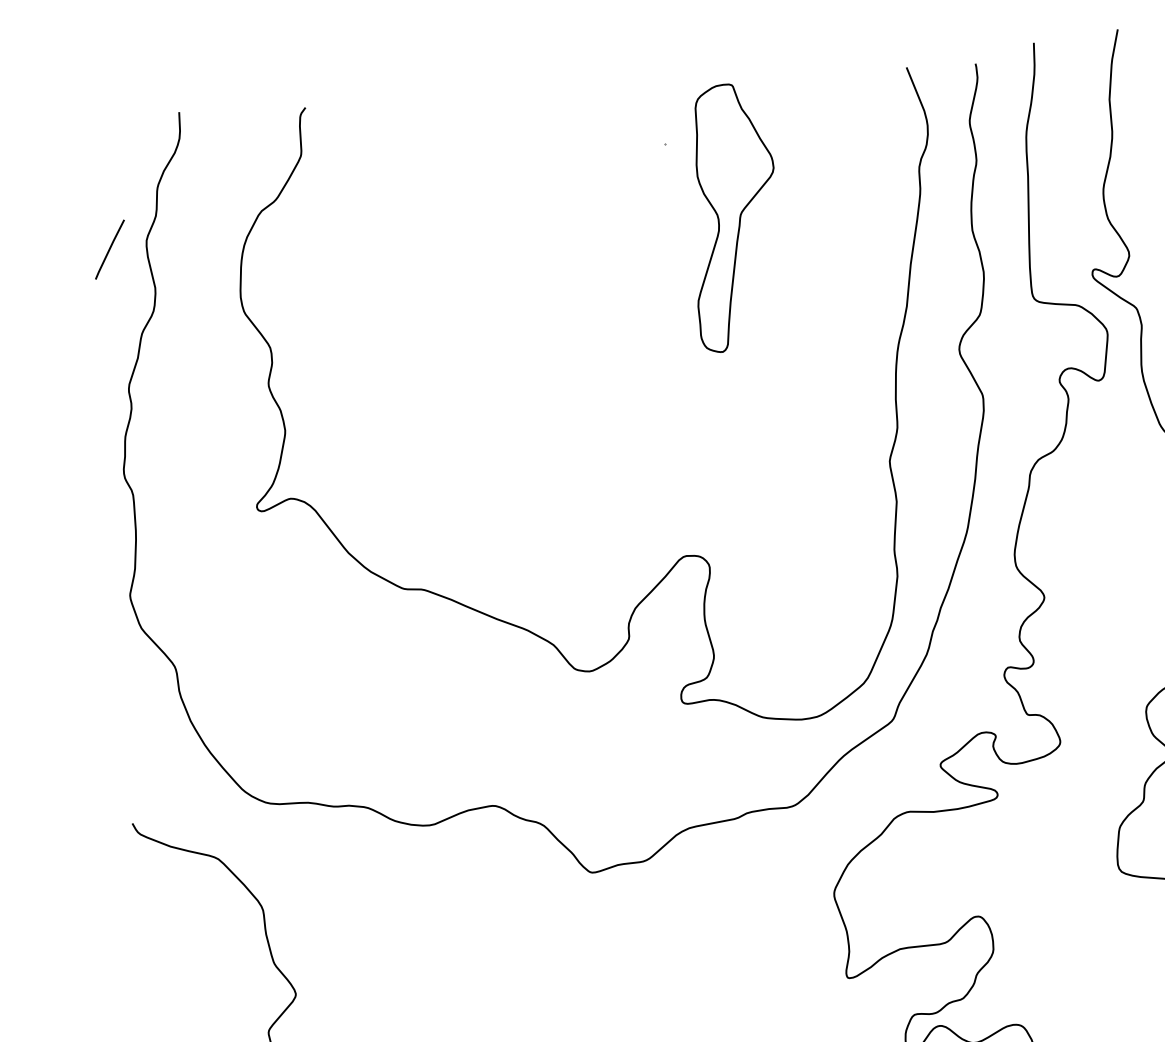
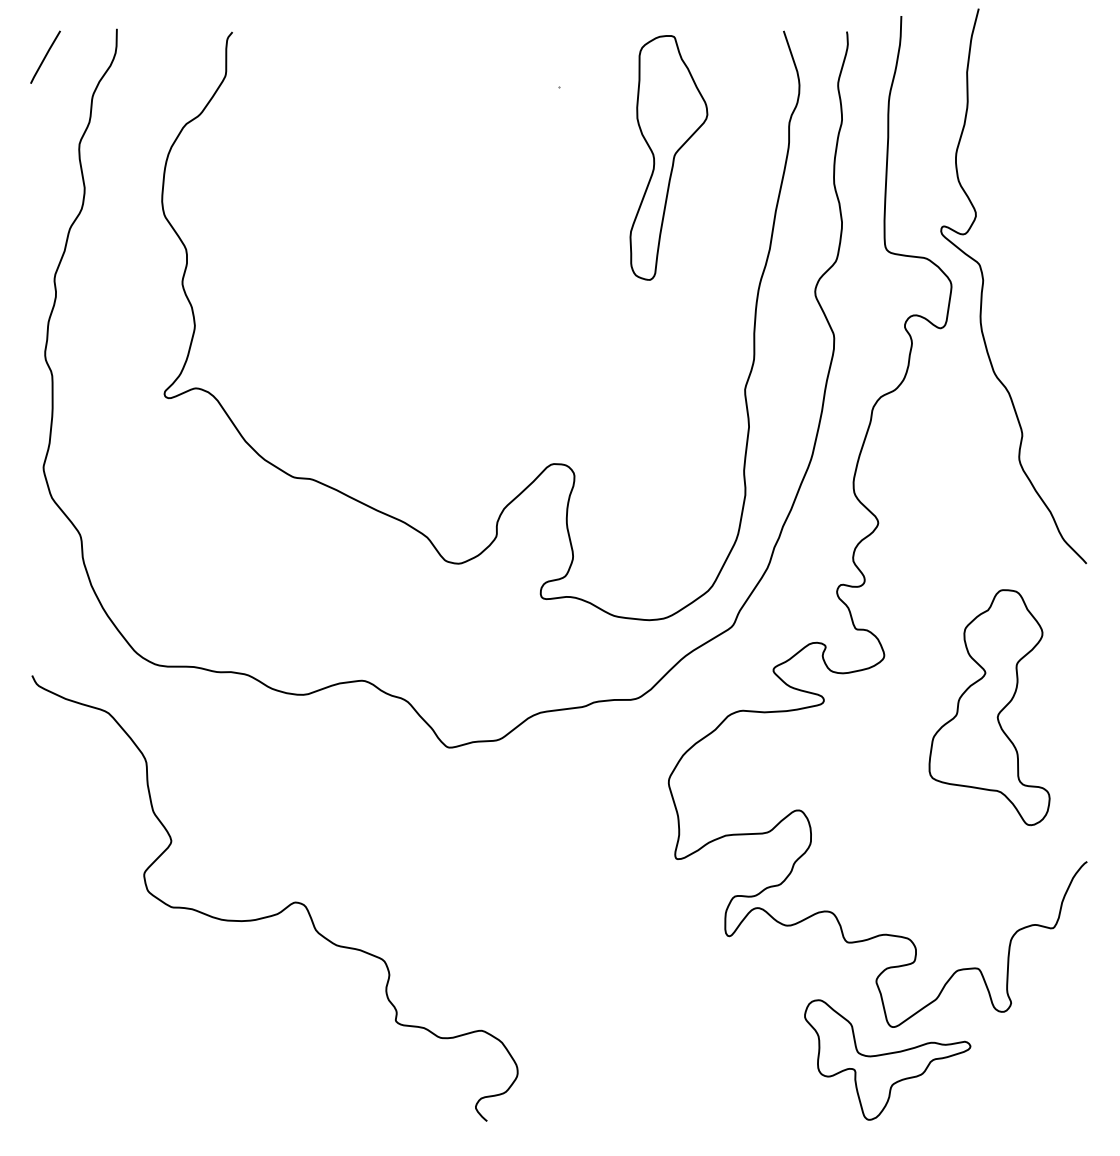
part: (734, 217) -> (668, 157), moved
line: (109, 248) -> (45, 56), moved

